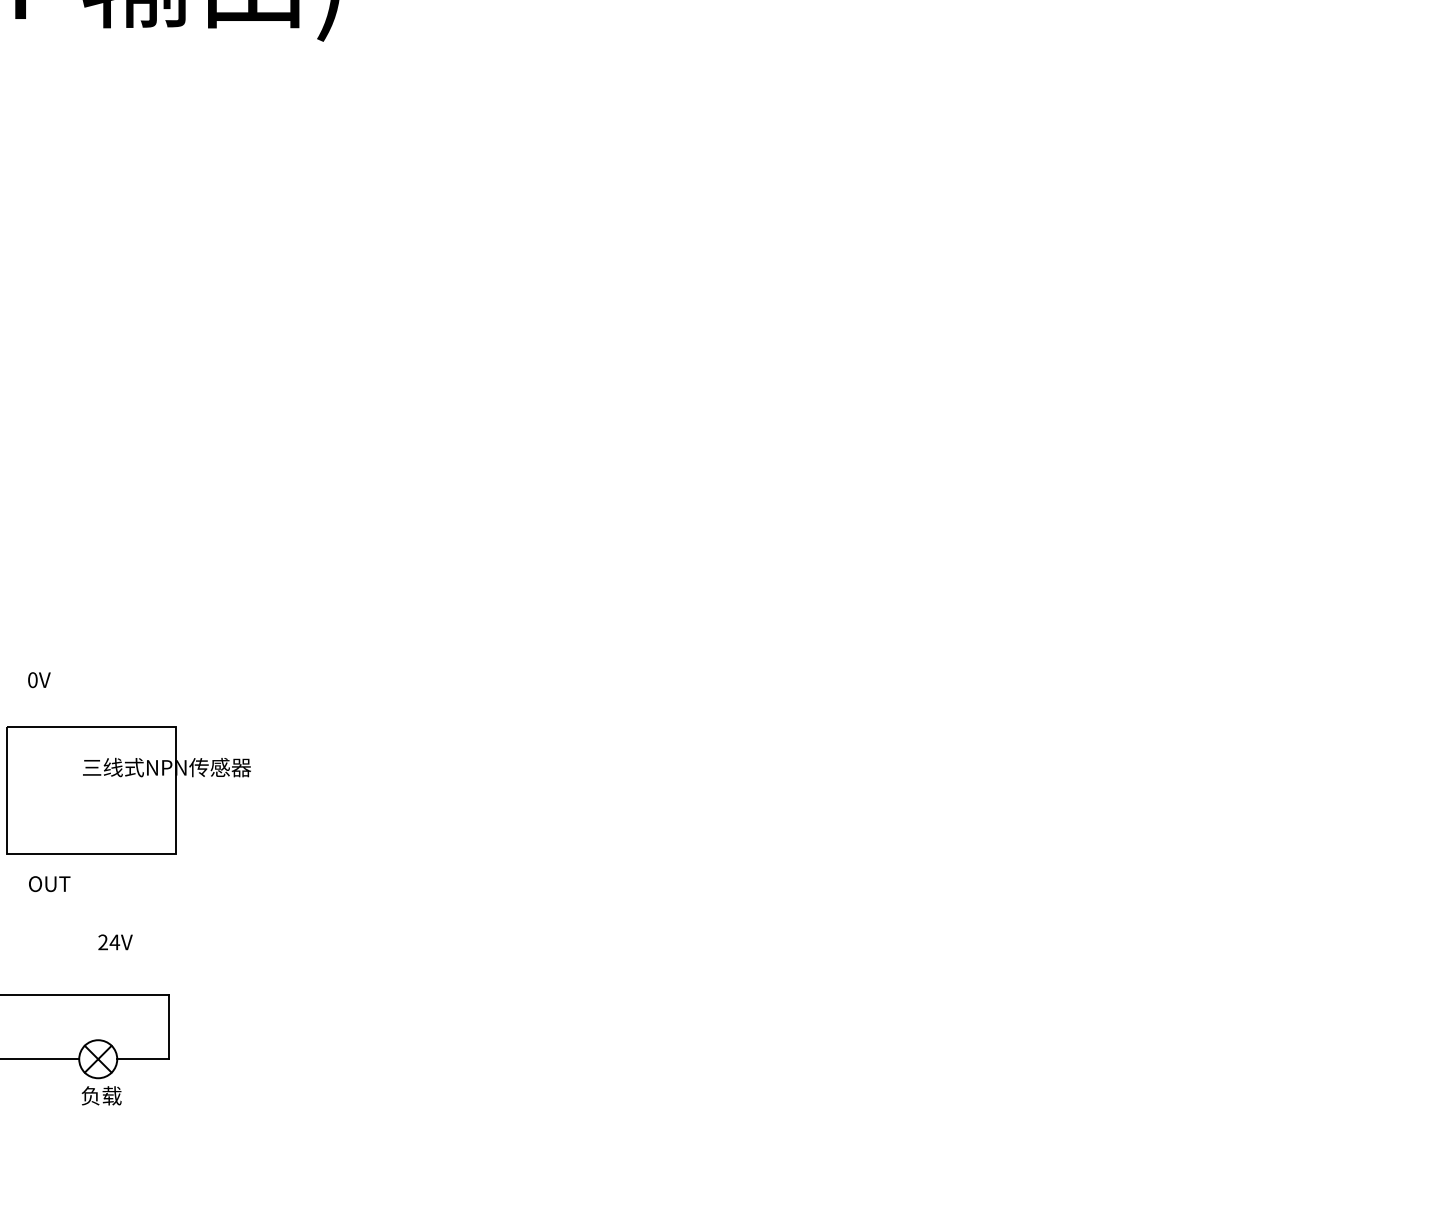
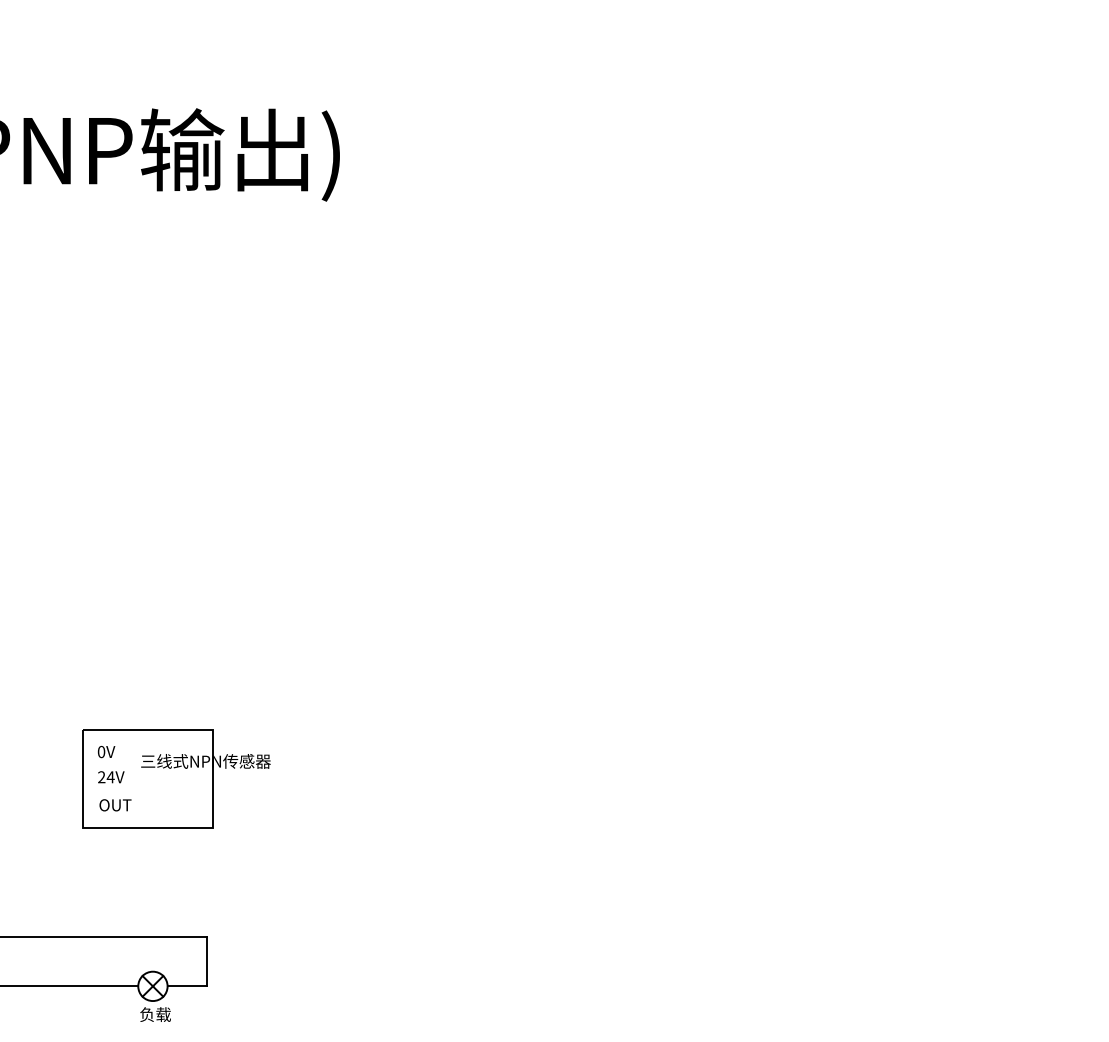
text: (39, 680) -> (106, 752), moved
text: (49, 884) -> (115, 805), moved
text: (115, 942) -> (111, 777), moved

